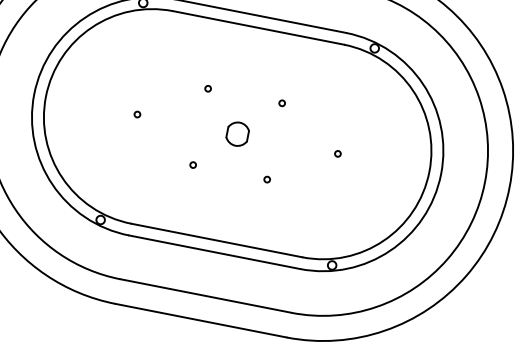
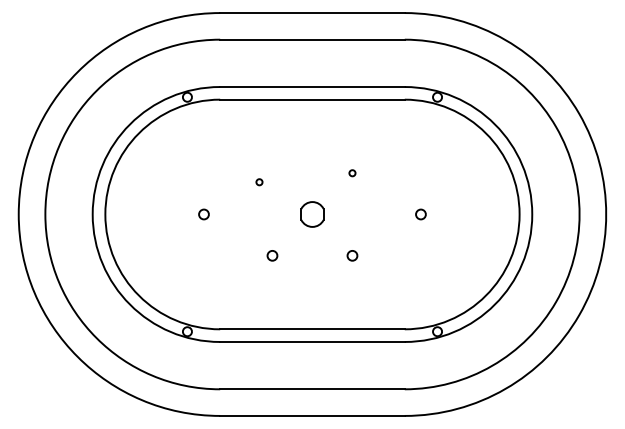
circle: (208, 89) -> (259, 182), moved
circle: (137, 114) -> (204, 214), size x1.6
circle: (337, 153) -> (420, 214), size x1.6
circle: (193, 164) -> (272, 255), size x1.6
circle: (267, 179) -> (352, 255), size x1.6

